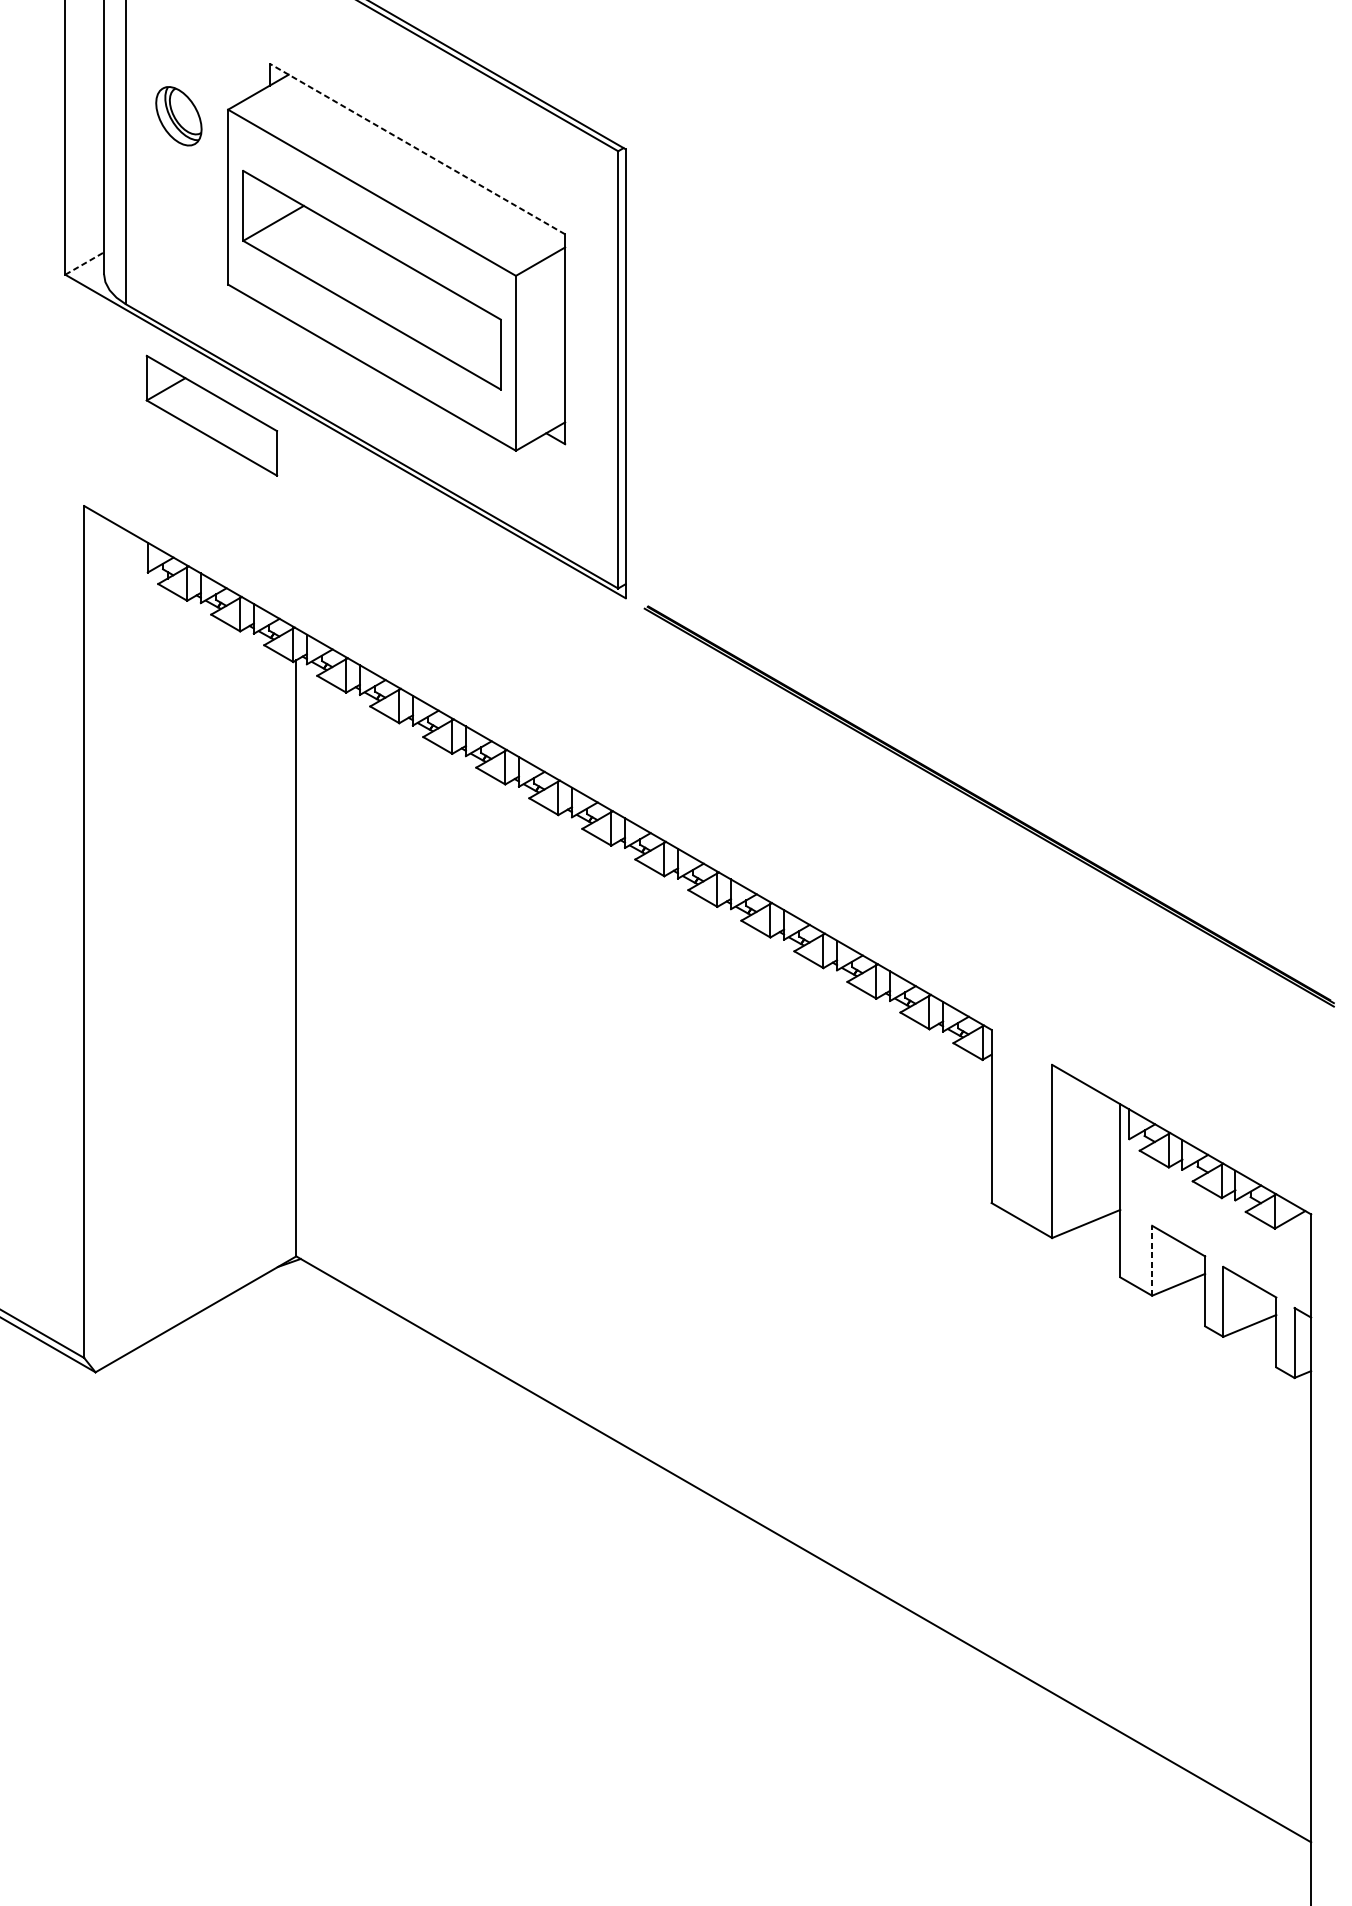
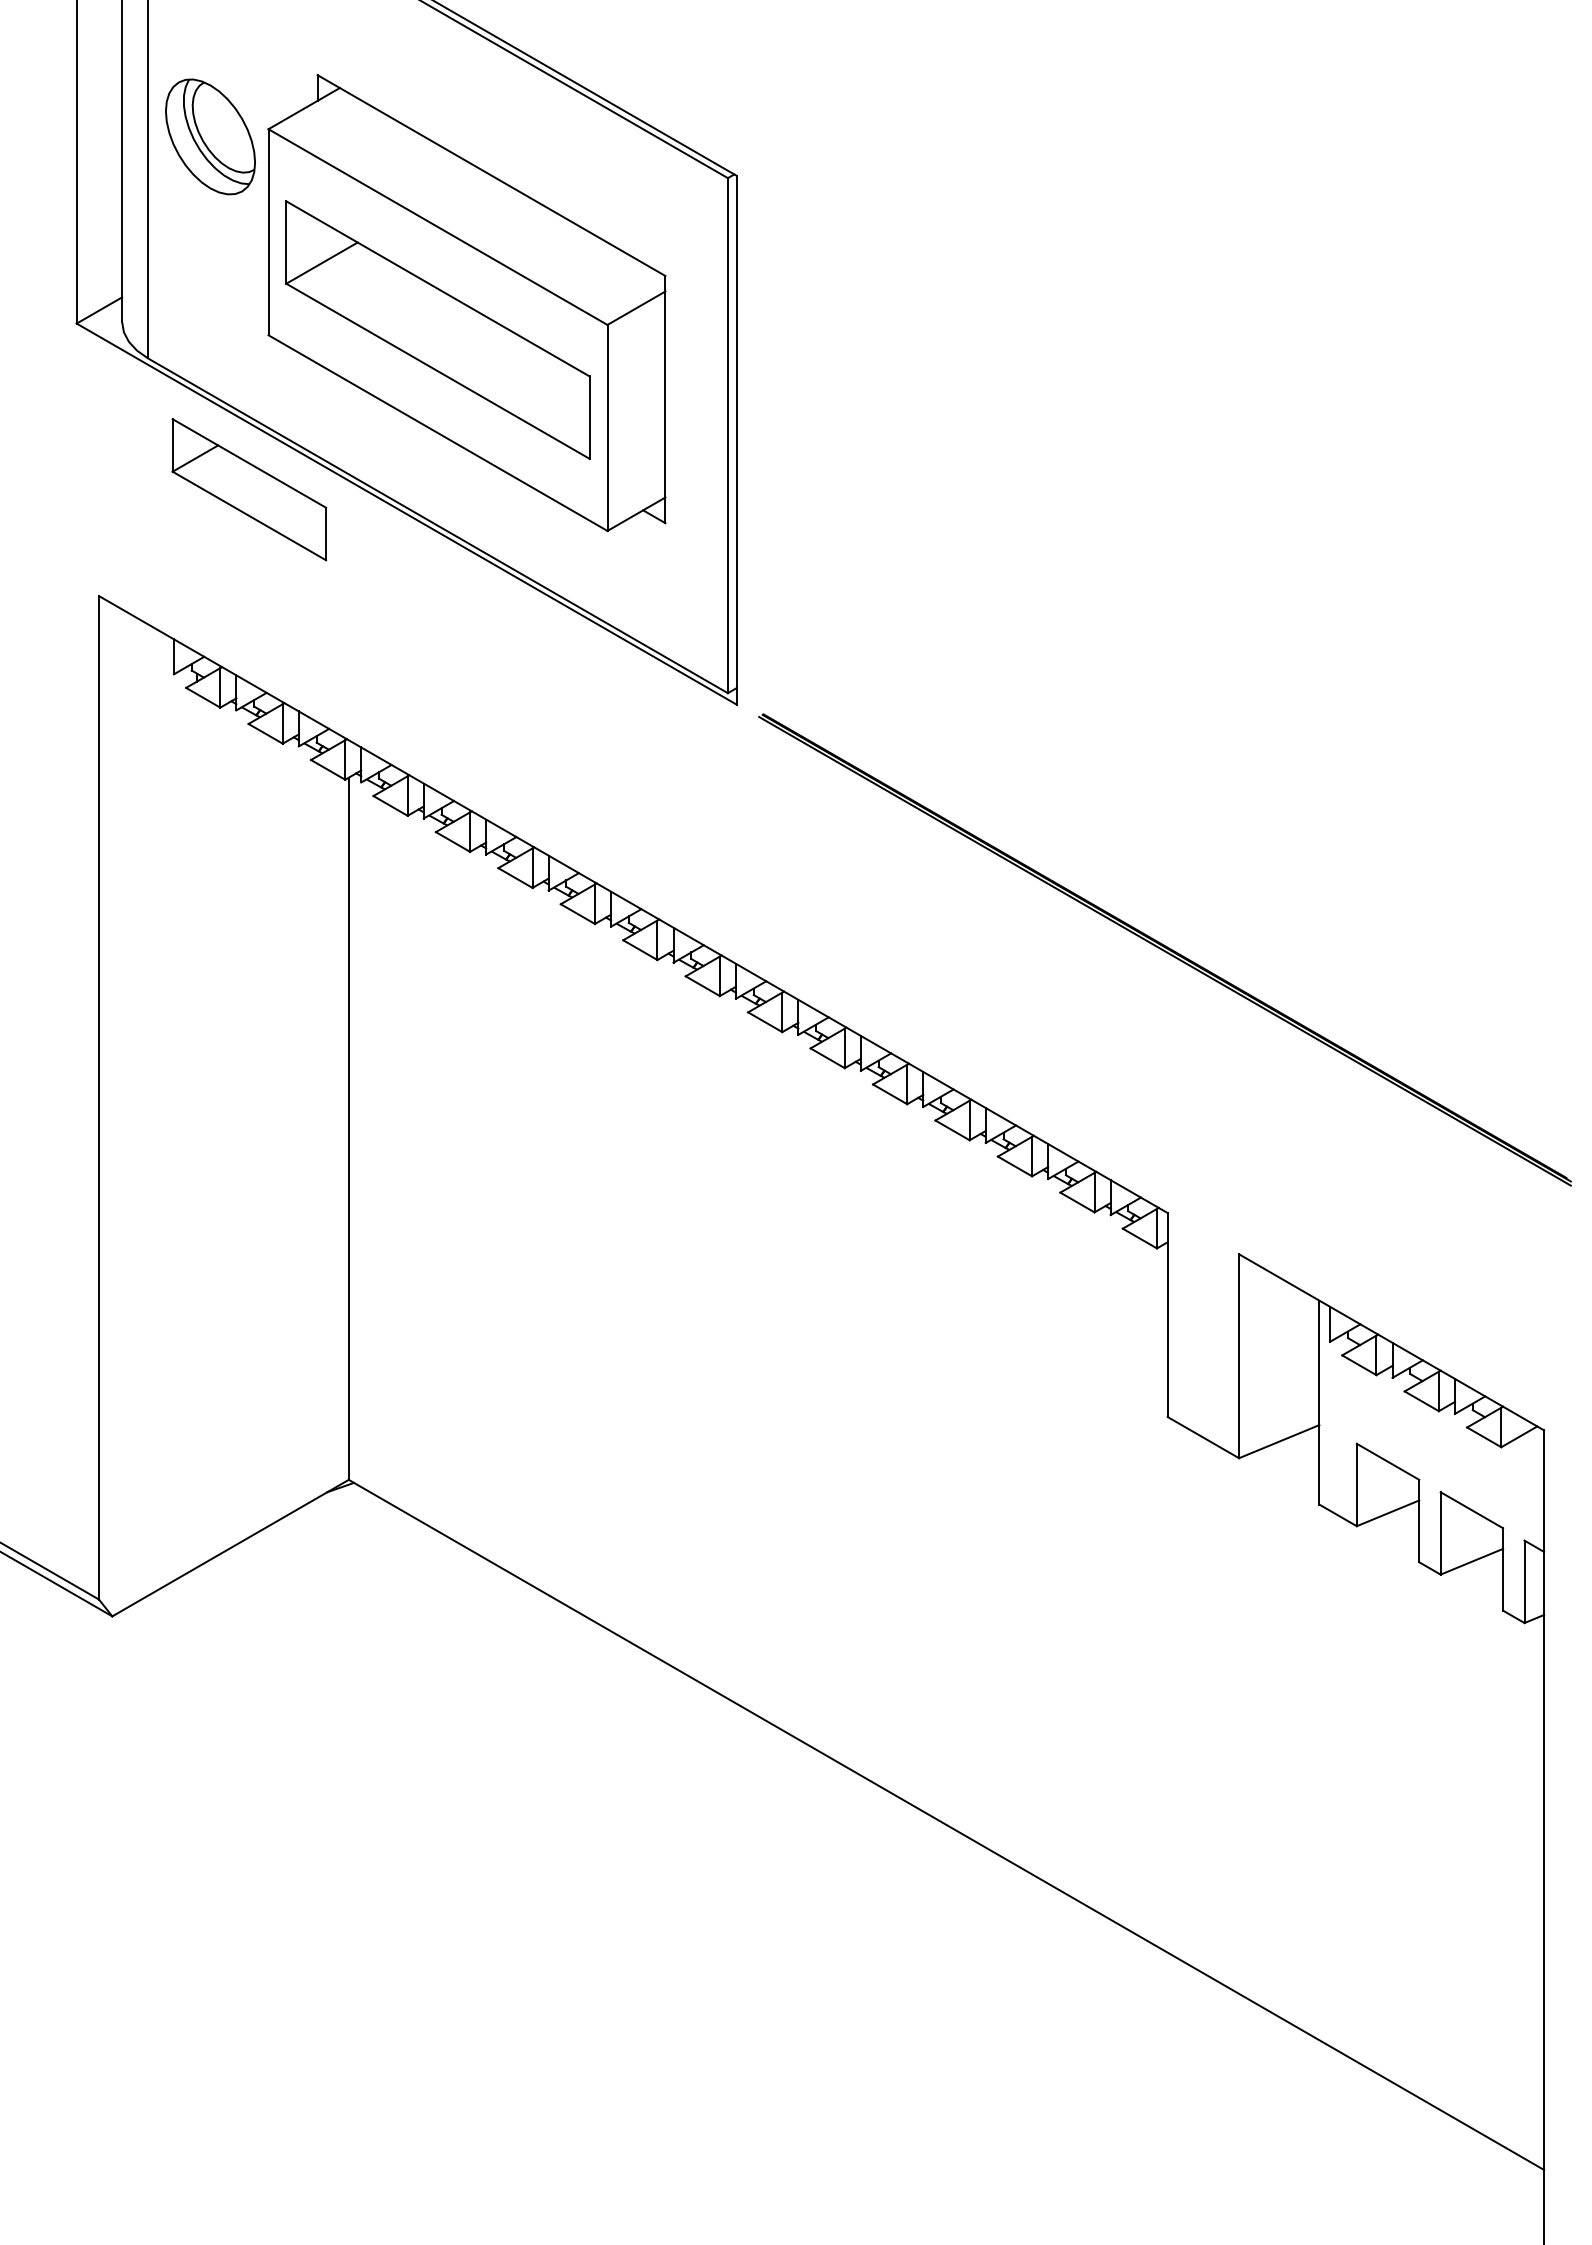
part: (178, 115) -> (210, 136), size x1.67
line: (417, 148) -> (491, 175), dashed -> solid
line: (84, 263) -> (99, 310), dashed -> solid
line: (1151, 1260) -> (1356, 1484), dashed -> solid

